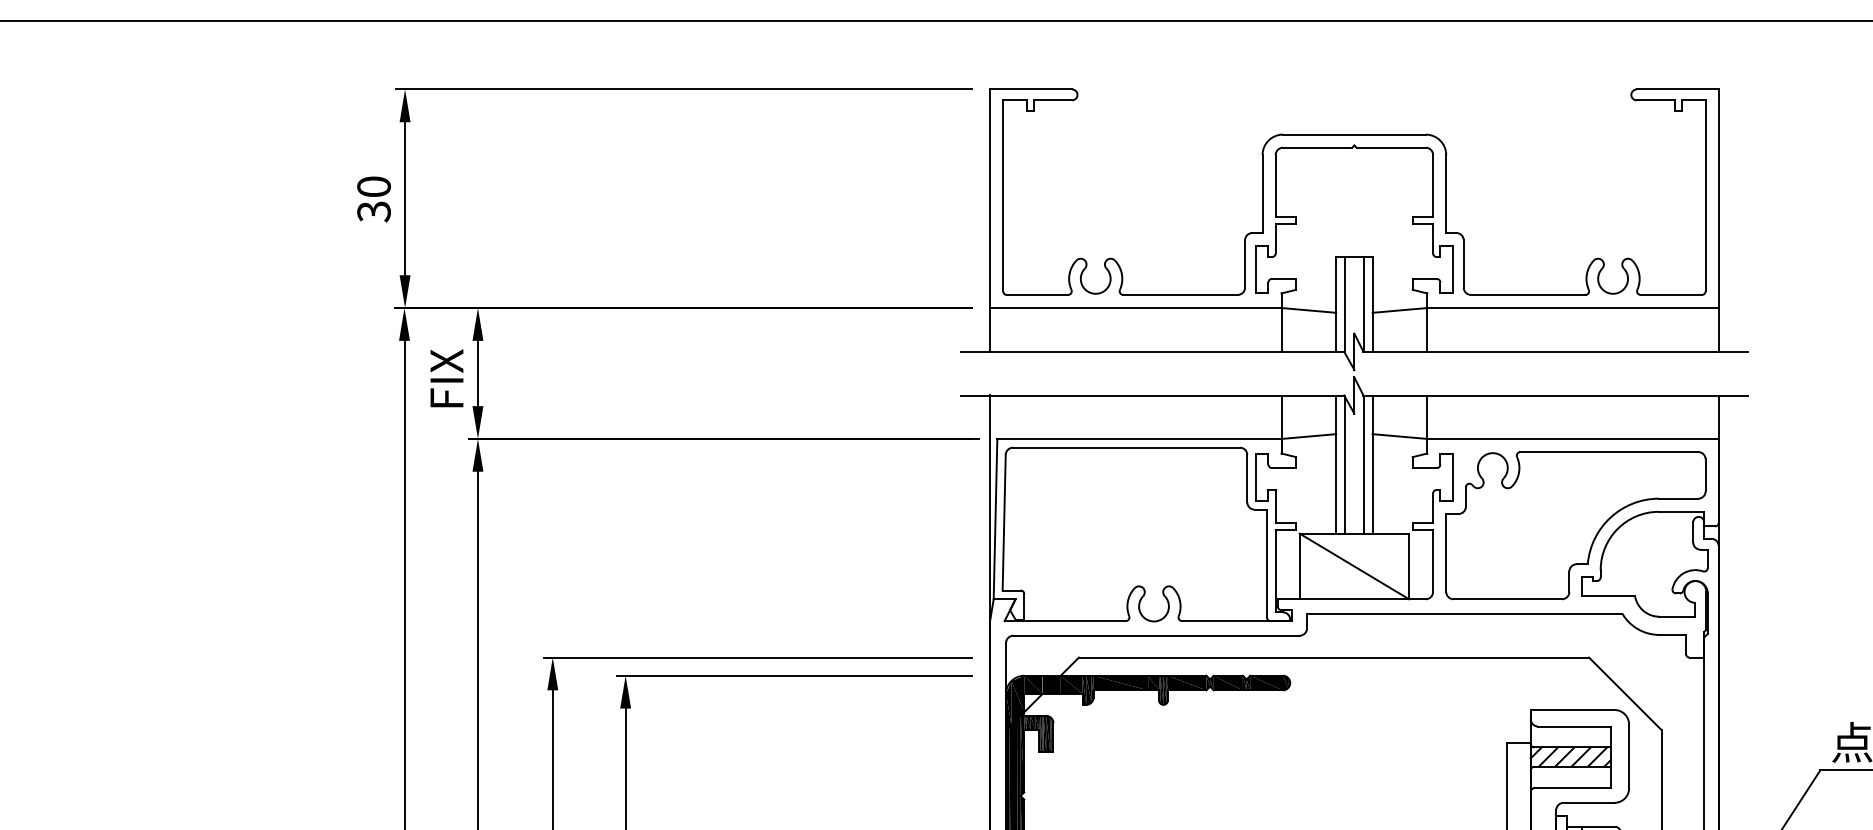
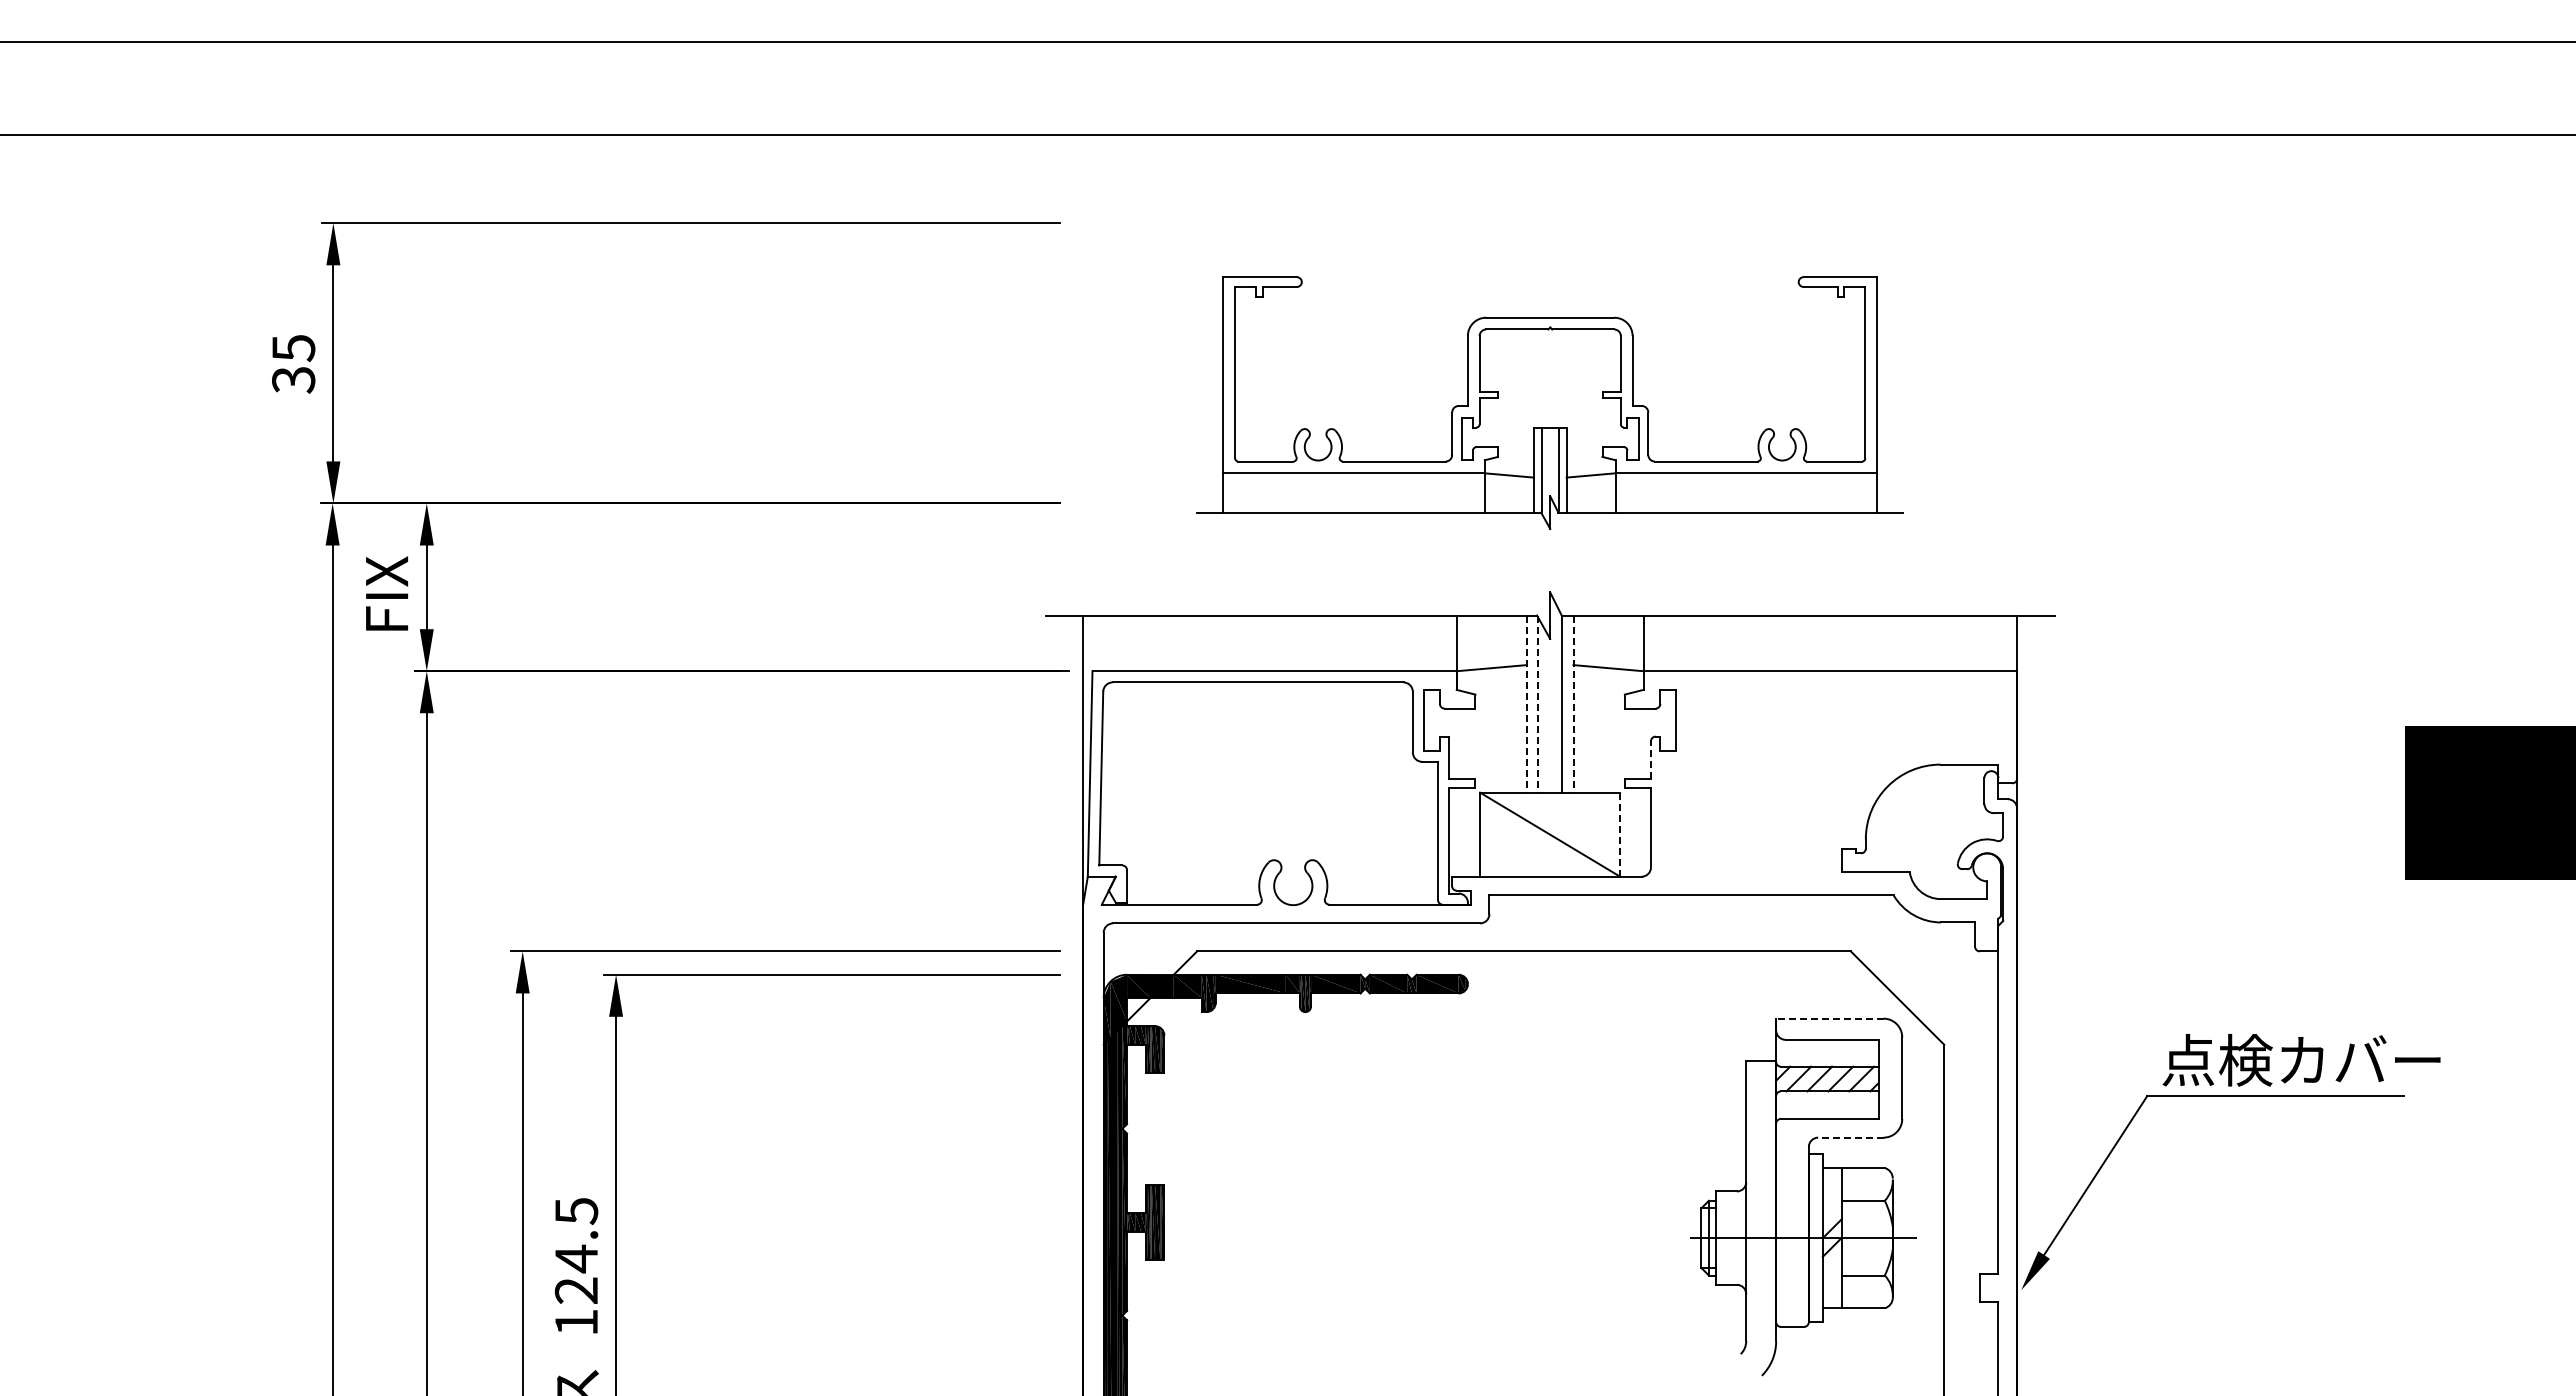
text: (373, 187) -> (293, 348), 30 -> 35
part: (1354, 229) -> (1550, 402), size x0.7
line: (1335, 464) -> (1526, 704), solid -> dashed
line: (1345, 464) -> (1538, 704), solid -> dashed
line: (1372, 464) -> (1573, 704), solid -> dashed
line: (1433, 507) -> (1651, 759), solid -> dashed
part: (1576, 525) -> (1834, 782), removed
line: (1409, 567) -> (1620, 835), solid -> dashed
line: (1572, 709) -> (1829, 1018), solid -> dashed
line: (1588, 802) -> (1850, 1137), solid -> dashed

